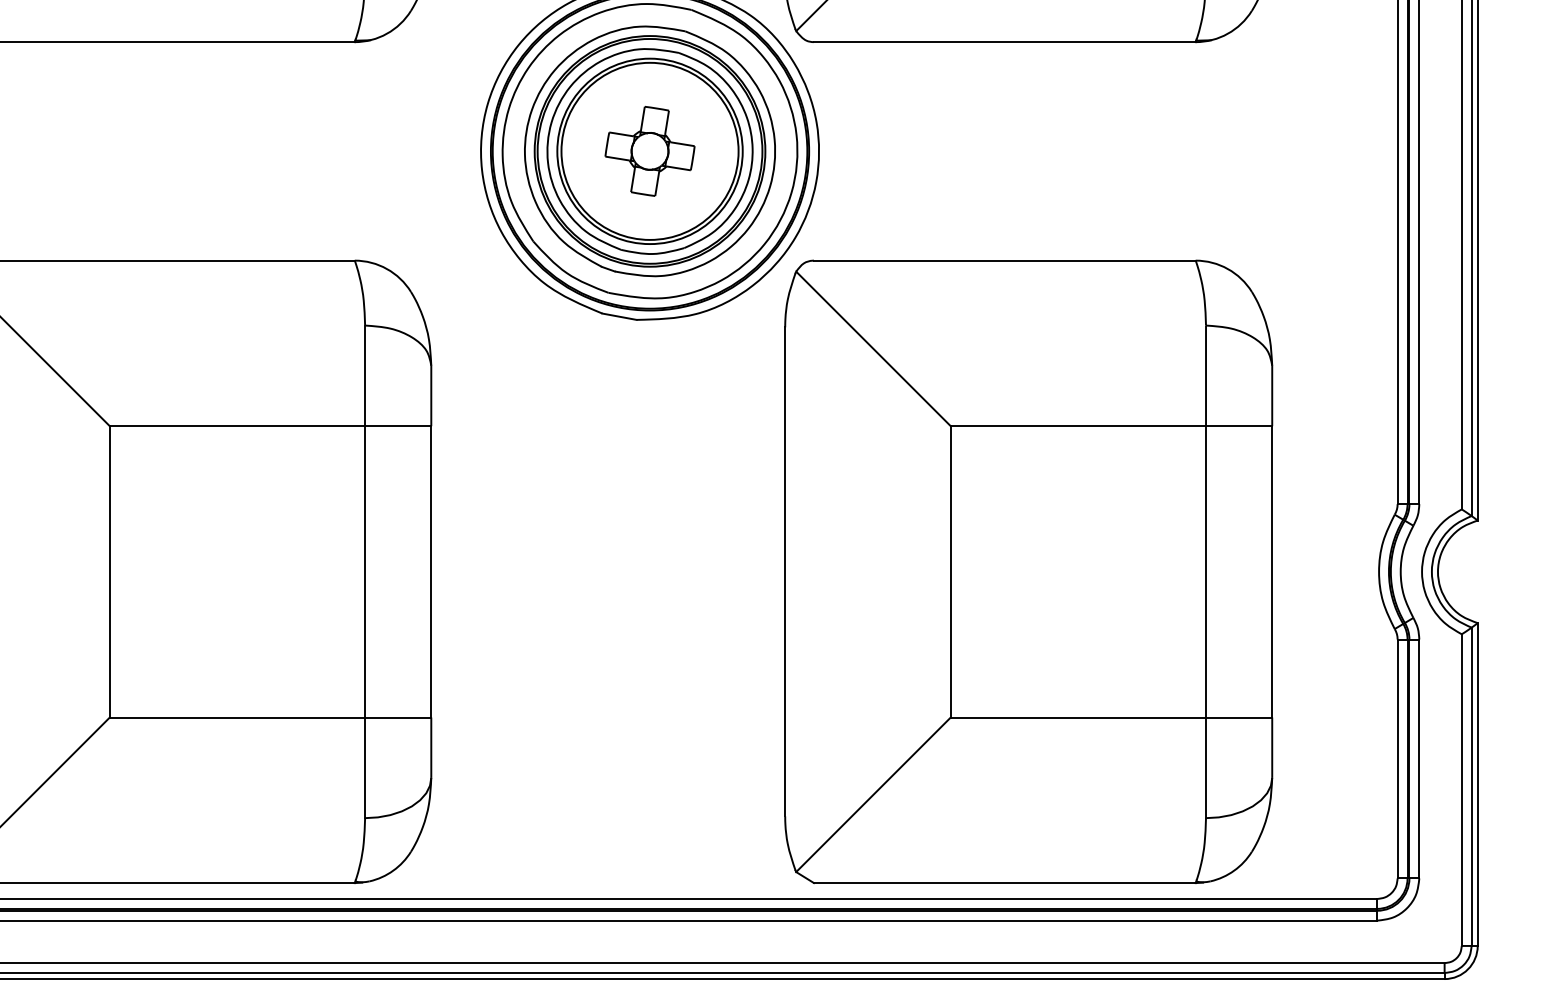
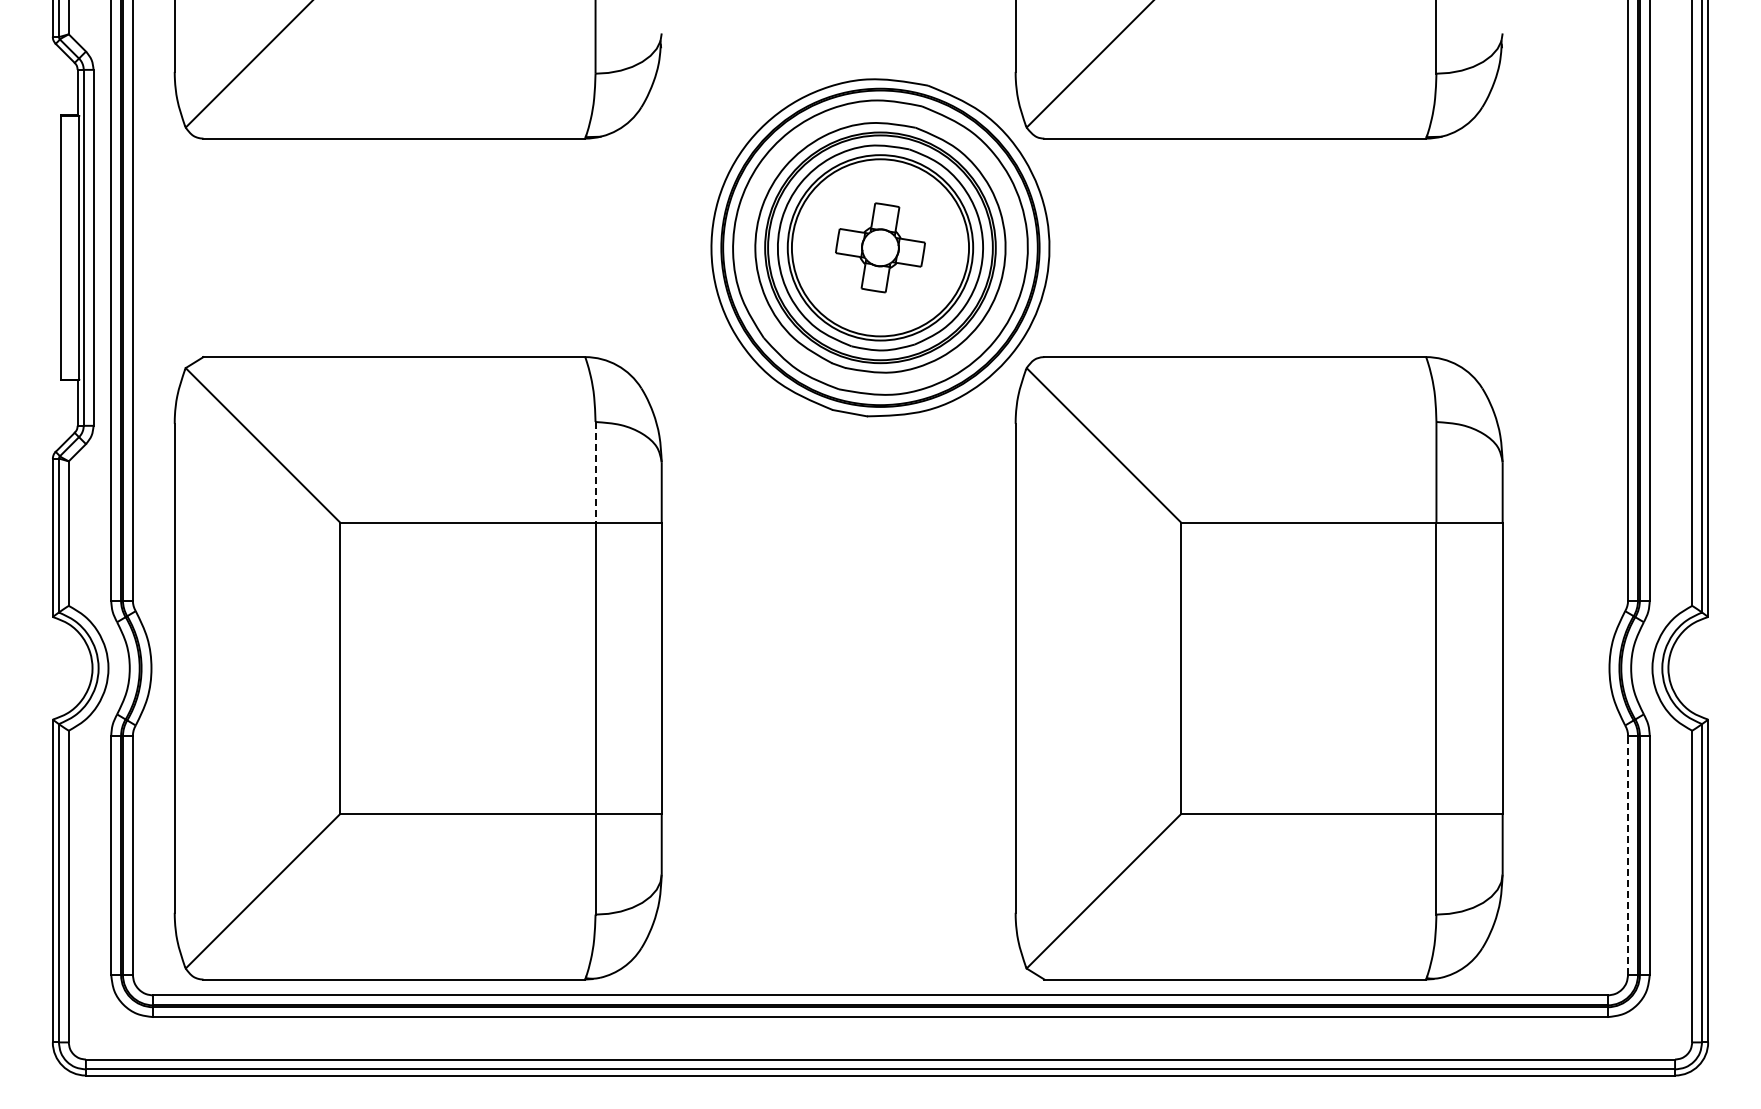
line: (365, 376) -> (595, 472), solid -> dashed
line: (1398, 758) -> (1628, 854), solid -> dashed

